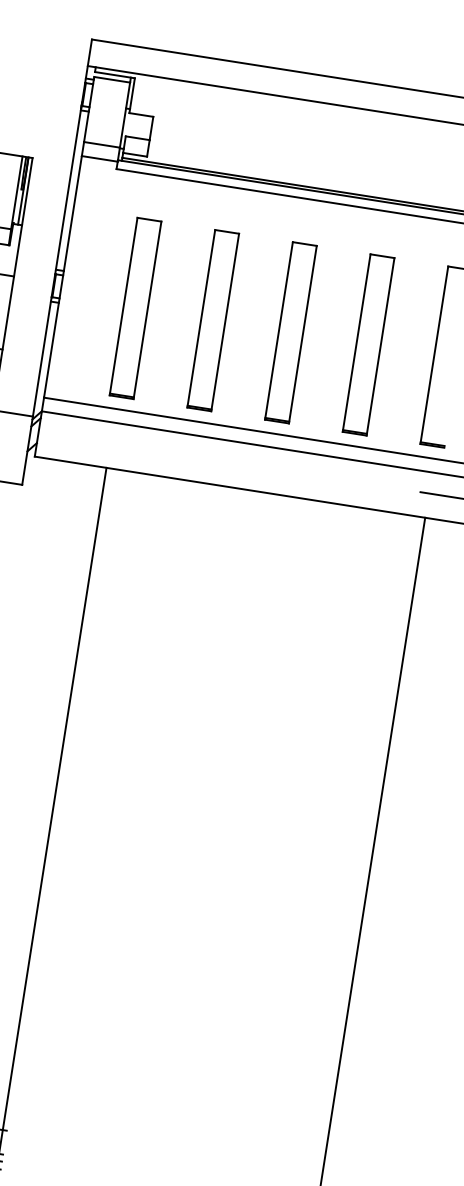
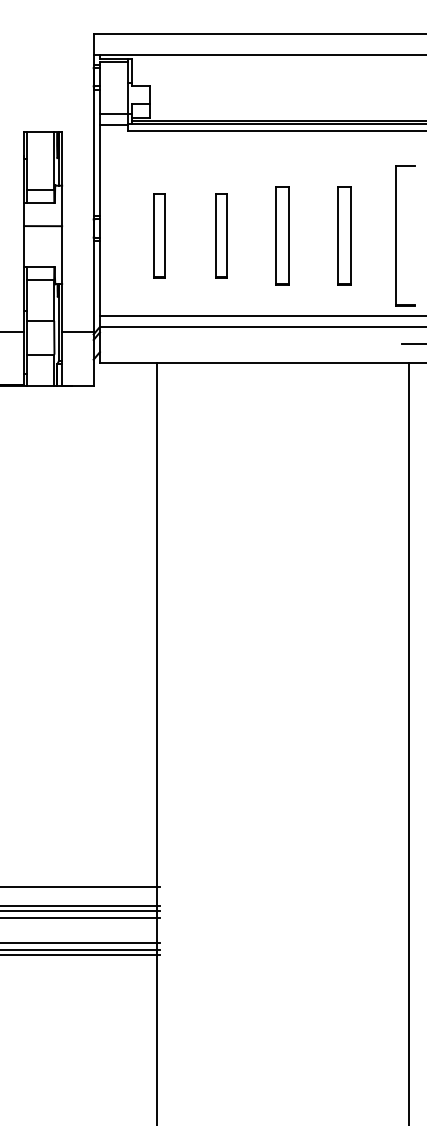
part: (135, 307) -> (159, 235), size x0.6
part: (213, 319) -> (221, 235), size x0.6
part: (290, 331) -> (282, 235), size x0.7
part: (369, 344) -> (344, 235), size x0.7

